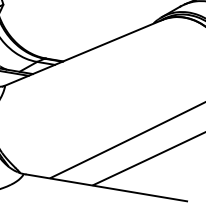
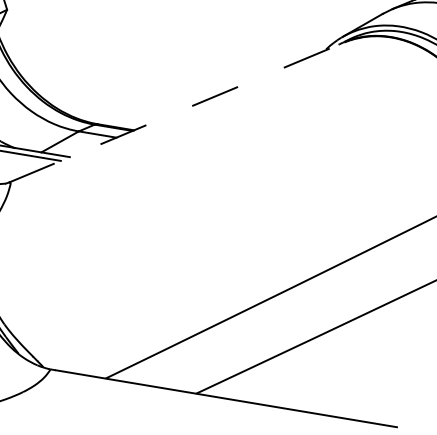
line: (83, 53) -> (177, 113), solid -> dashed

